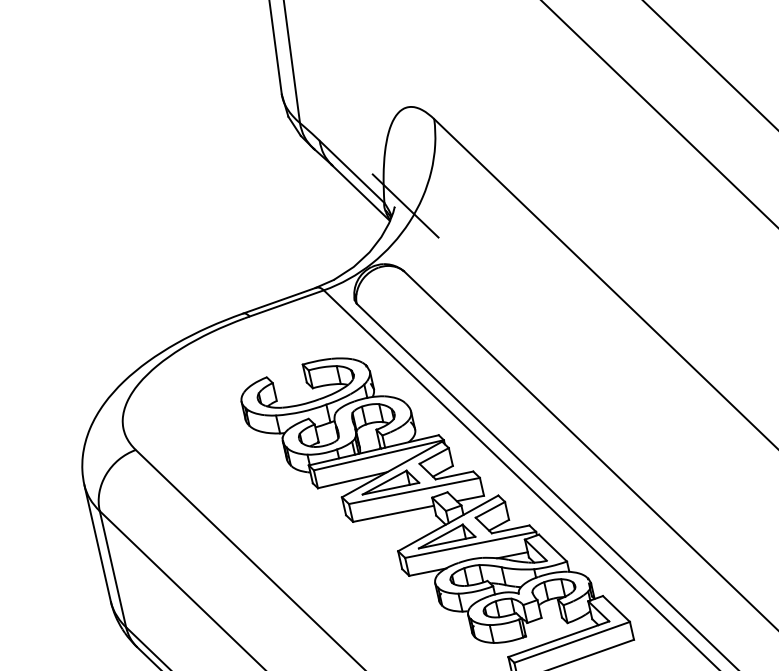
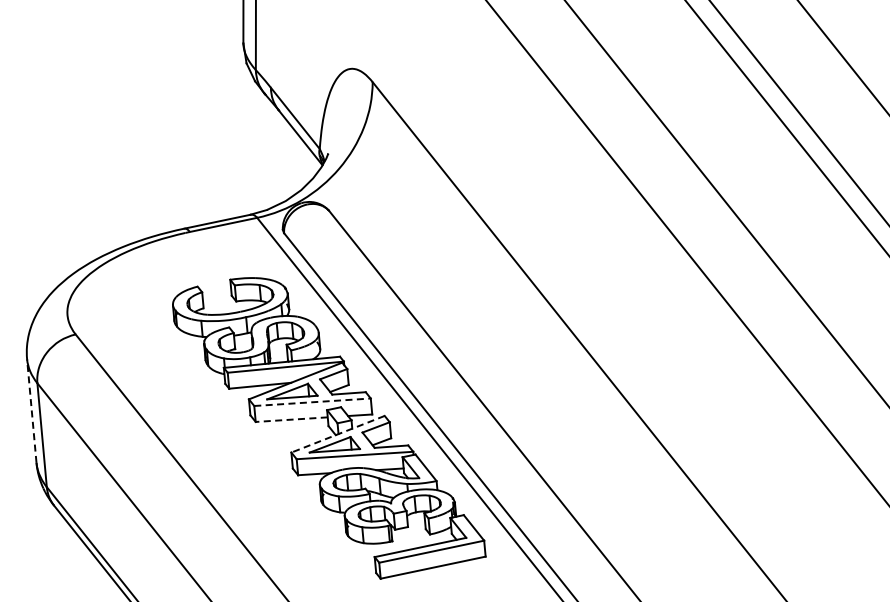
line: (405, 206) -> (337, 154), removed
line: (415, 491) -> (313, 402), solid -> dashed
line: (393, 513) -> (291, 419), solid -> dashed
line: (447, 523) -> (337, 434), solid -> dashed
line: (97, 542) -> (31, 410), solid -> dashed

